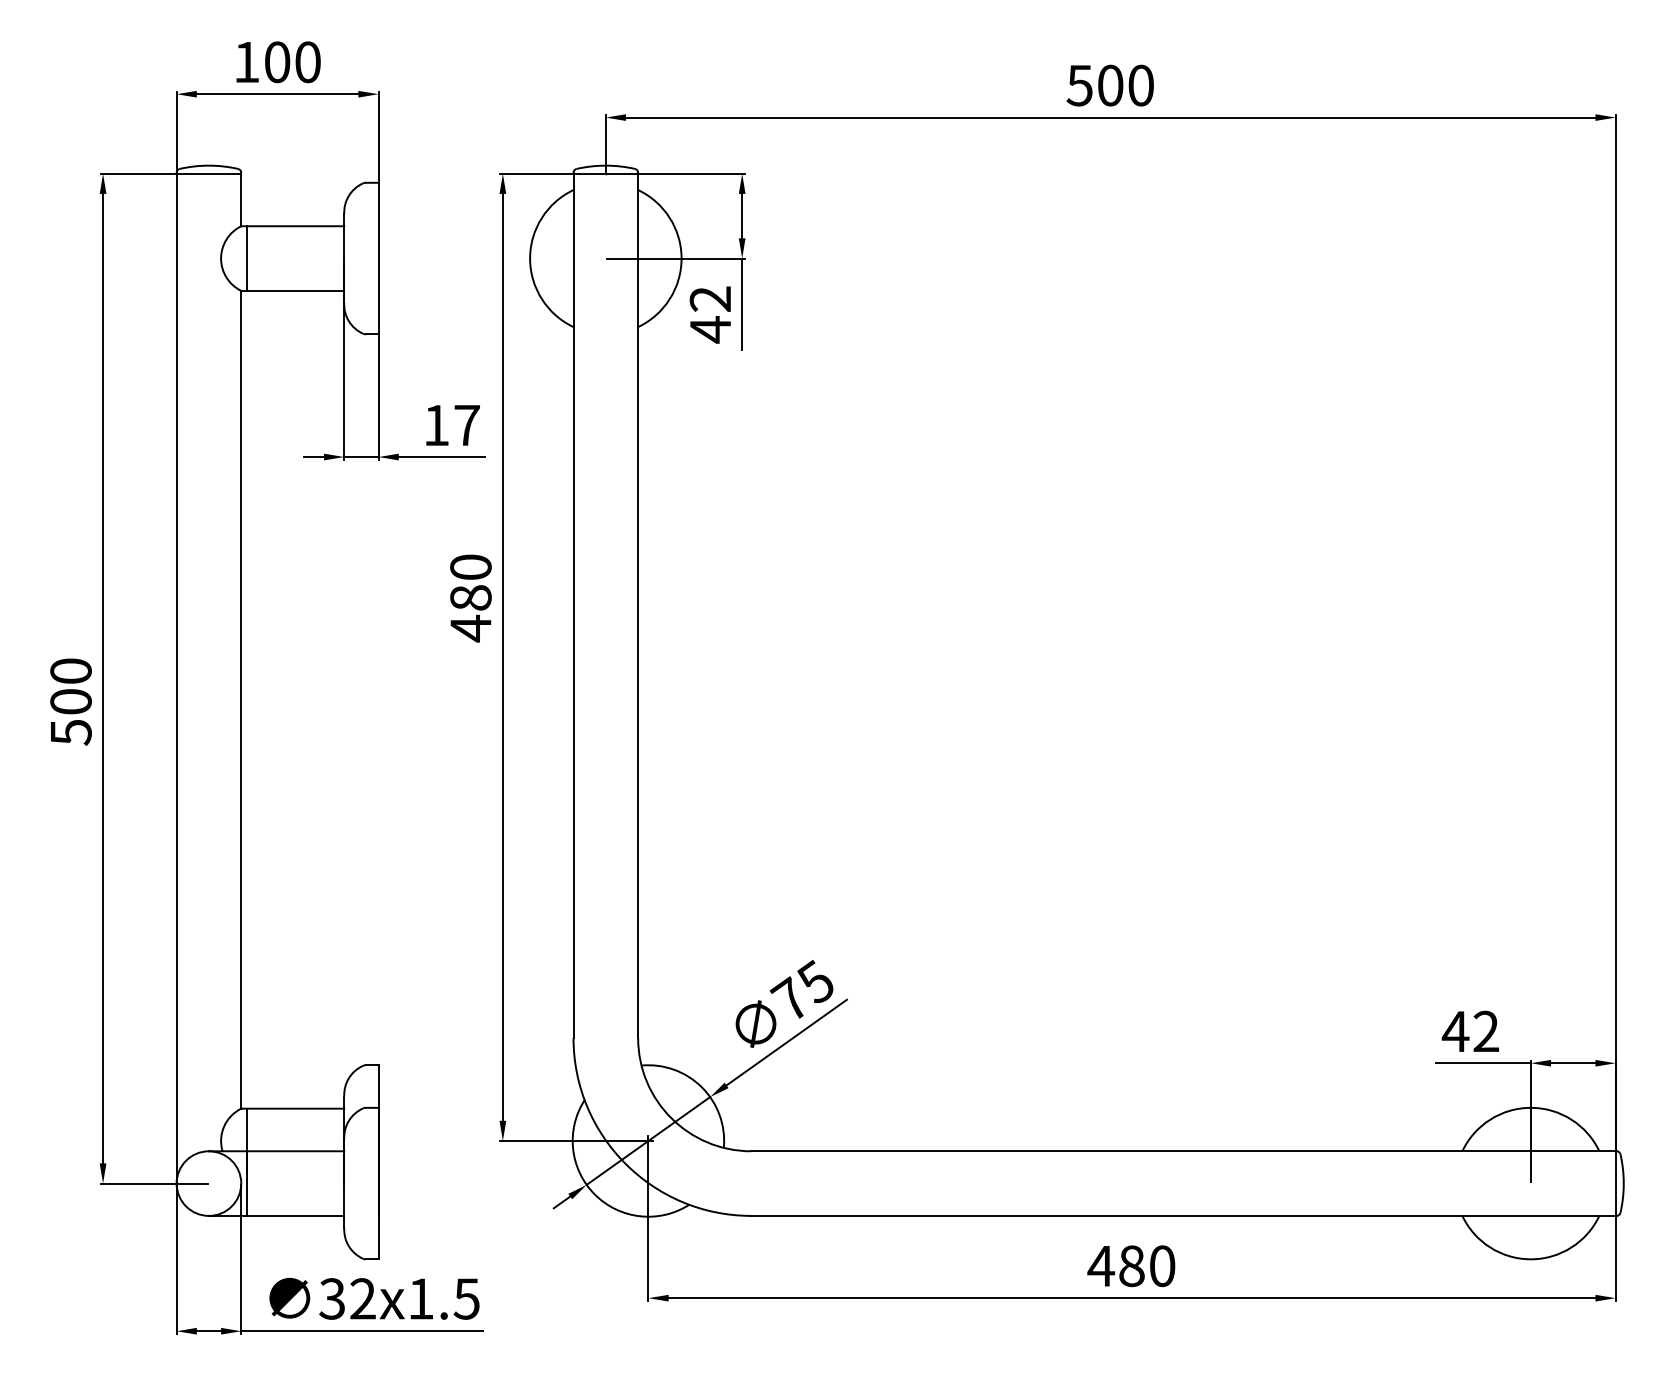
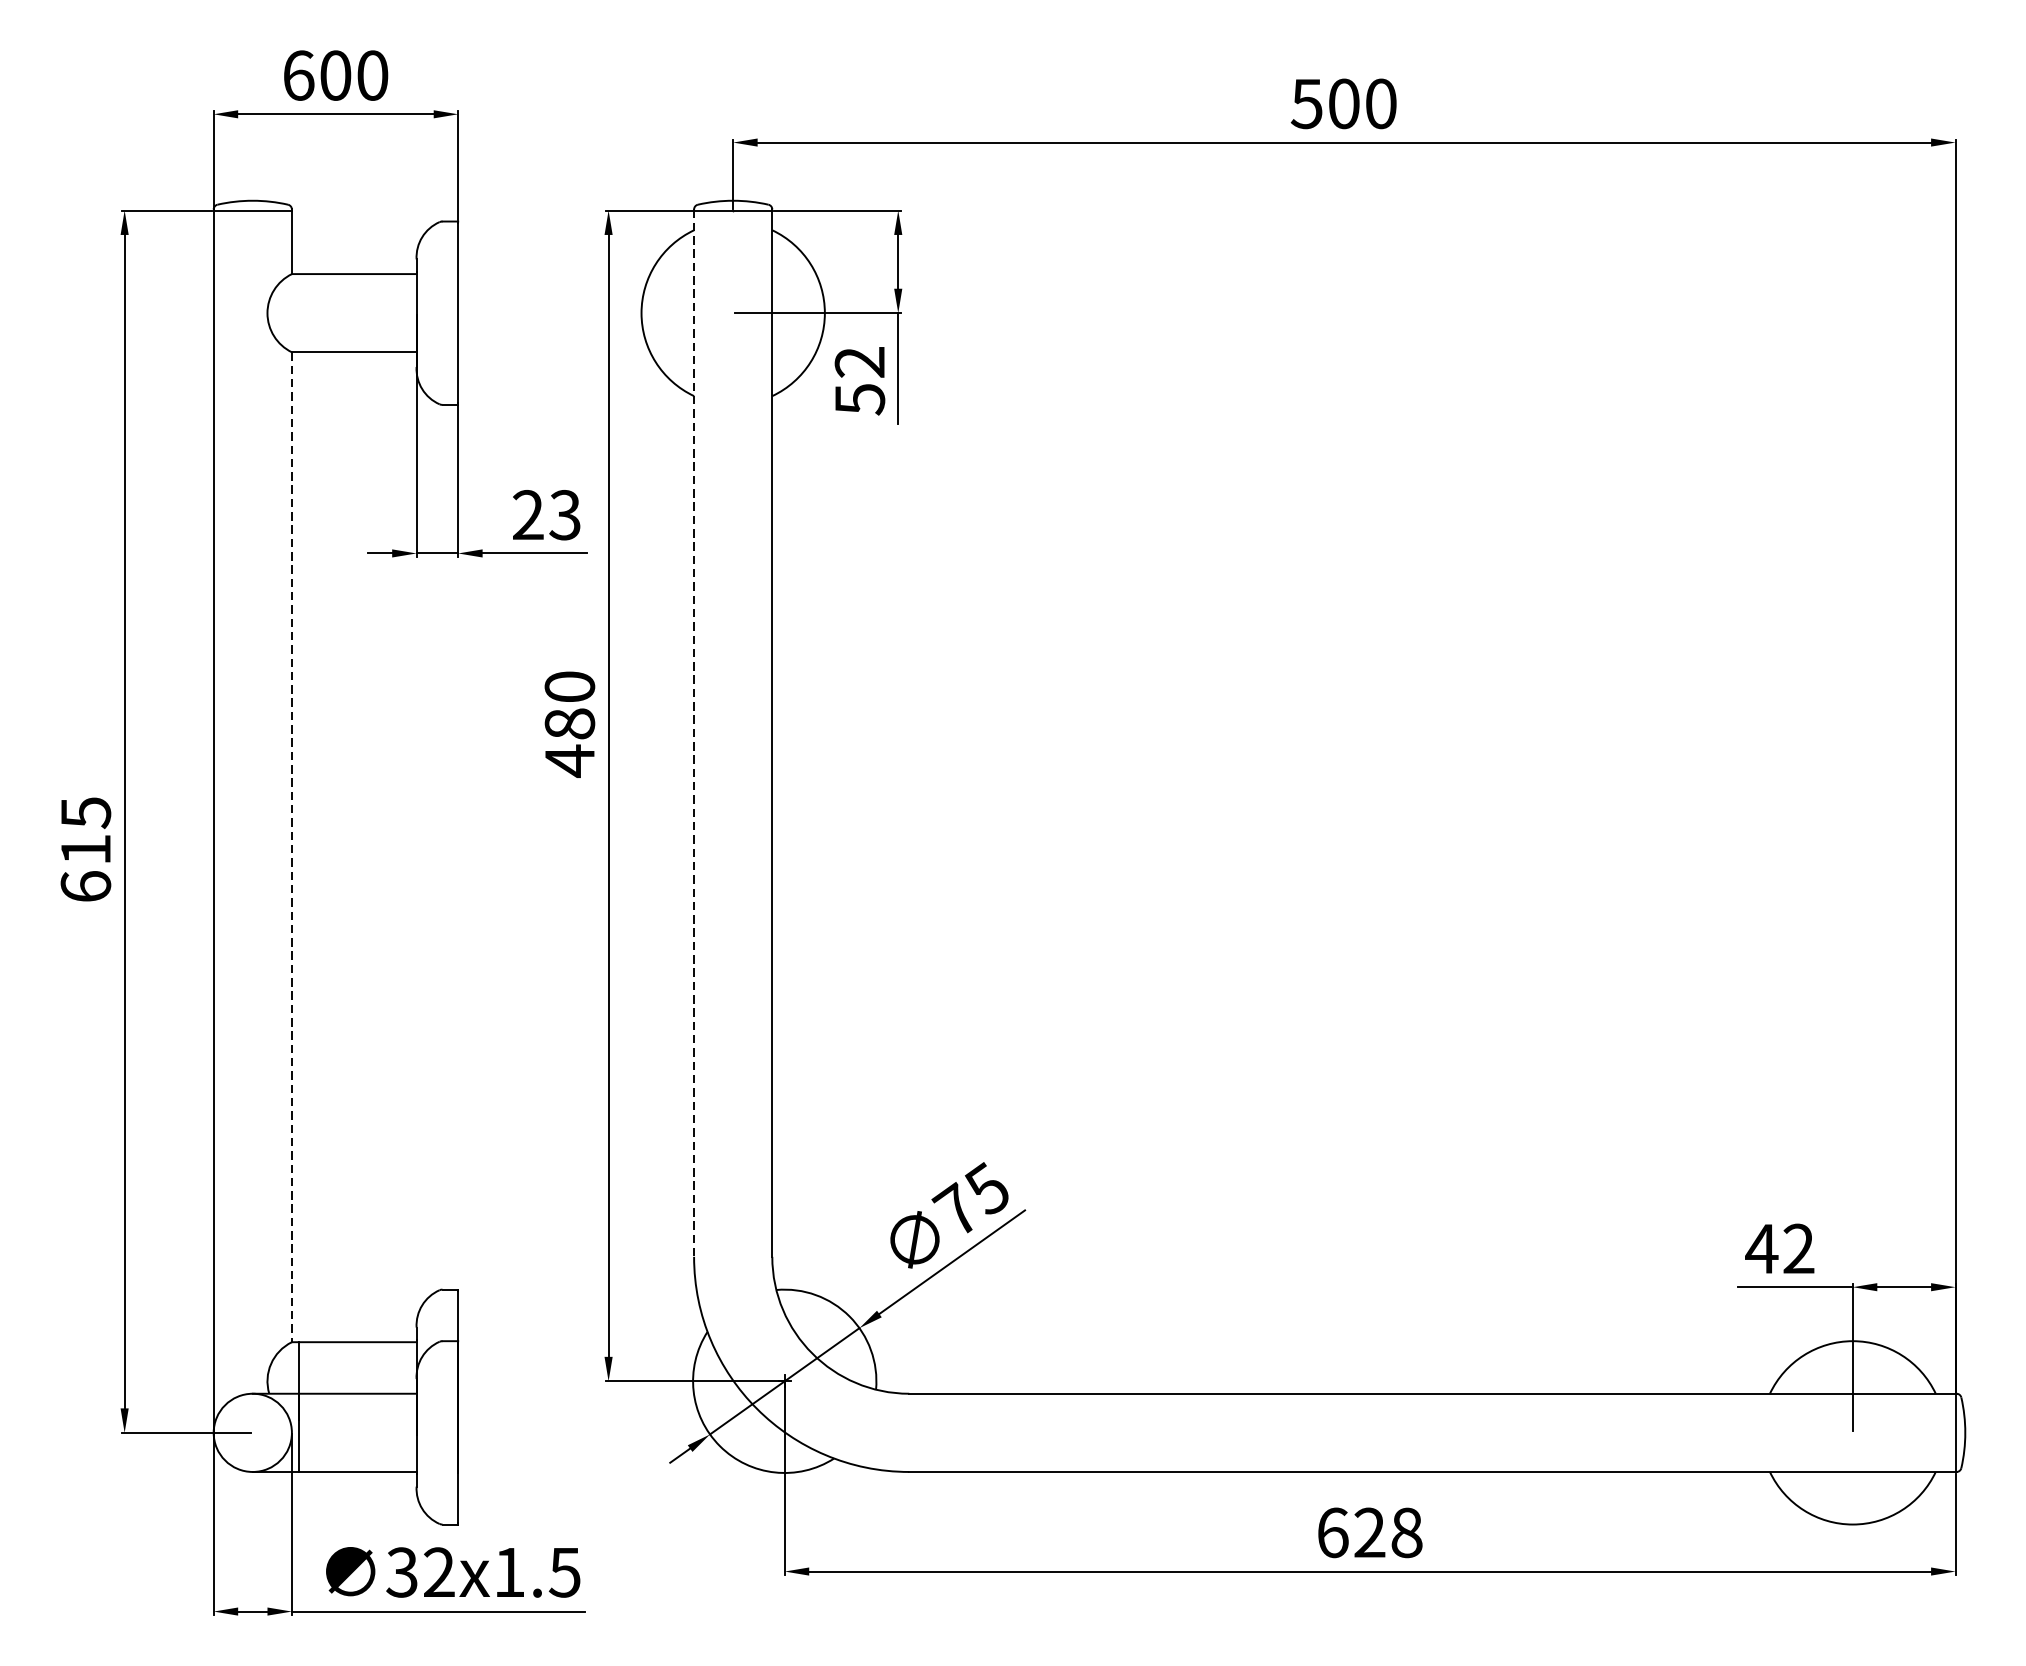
text: (246, 62) -> (298, 75), 100 -> 600
line: (247, 258) -> (299, 313), removed
text: (710, 329) -> (859, 399), 42 -> 52
text: (451, 425) -> (546, 515), 17 -> 23
line: (573, 605) -> (694, 733), solid -> dashed
line: (241, 699) -> (292, 846), solid -> dashed
text: (70, 701) -> (85, 849), 500 -> 615
text: (1131, 1266) -> (1369, 1533), 480 -> 628

